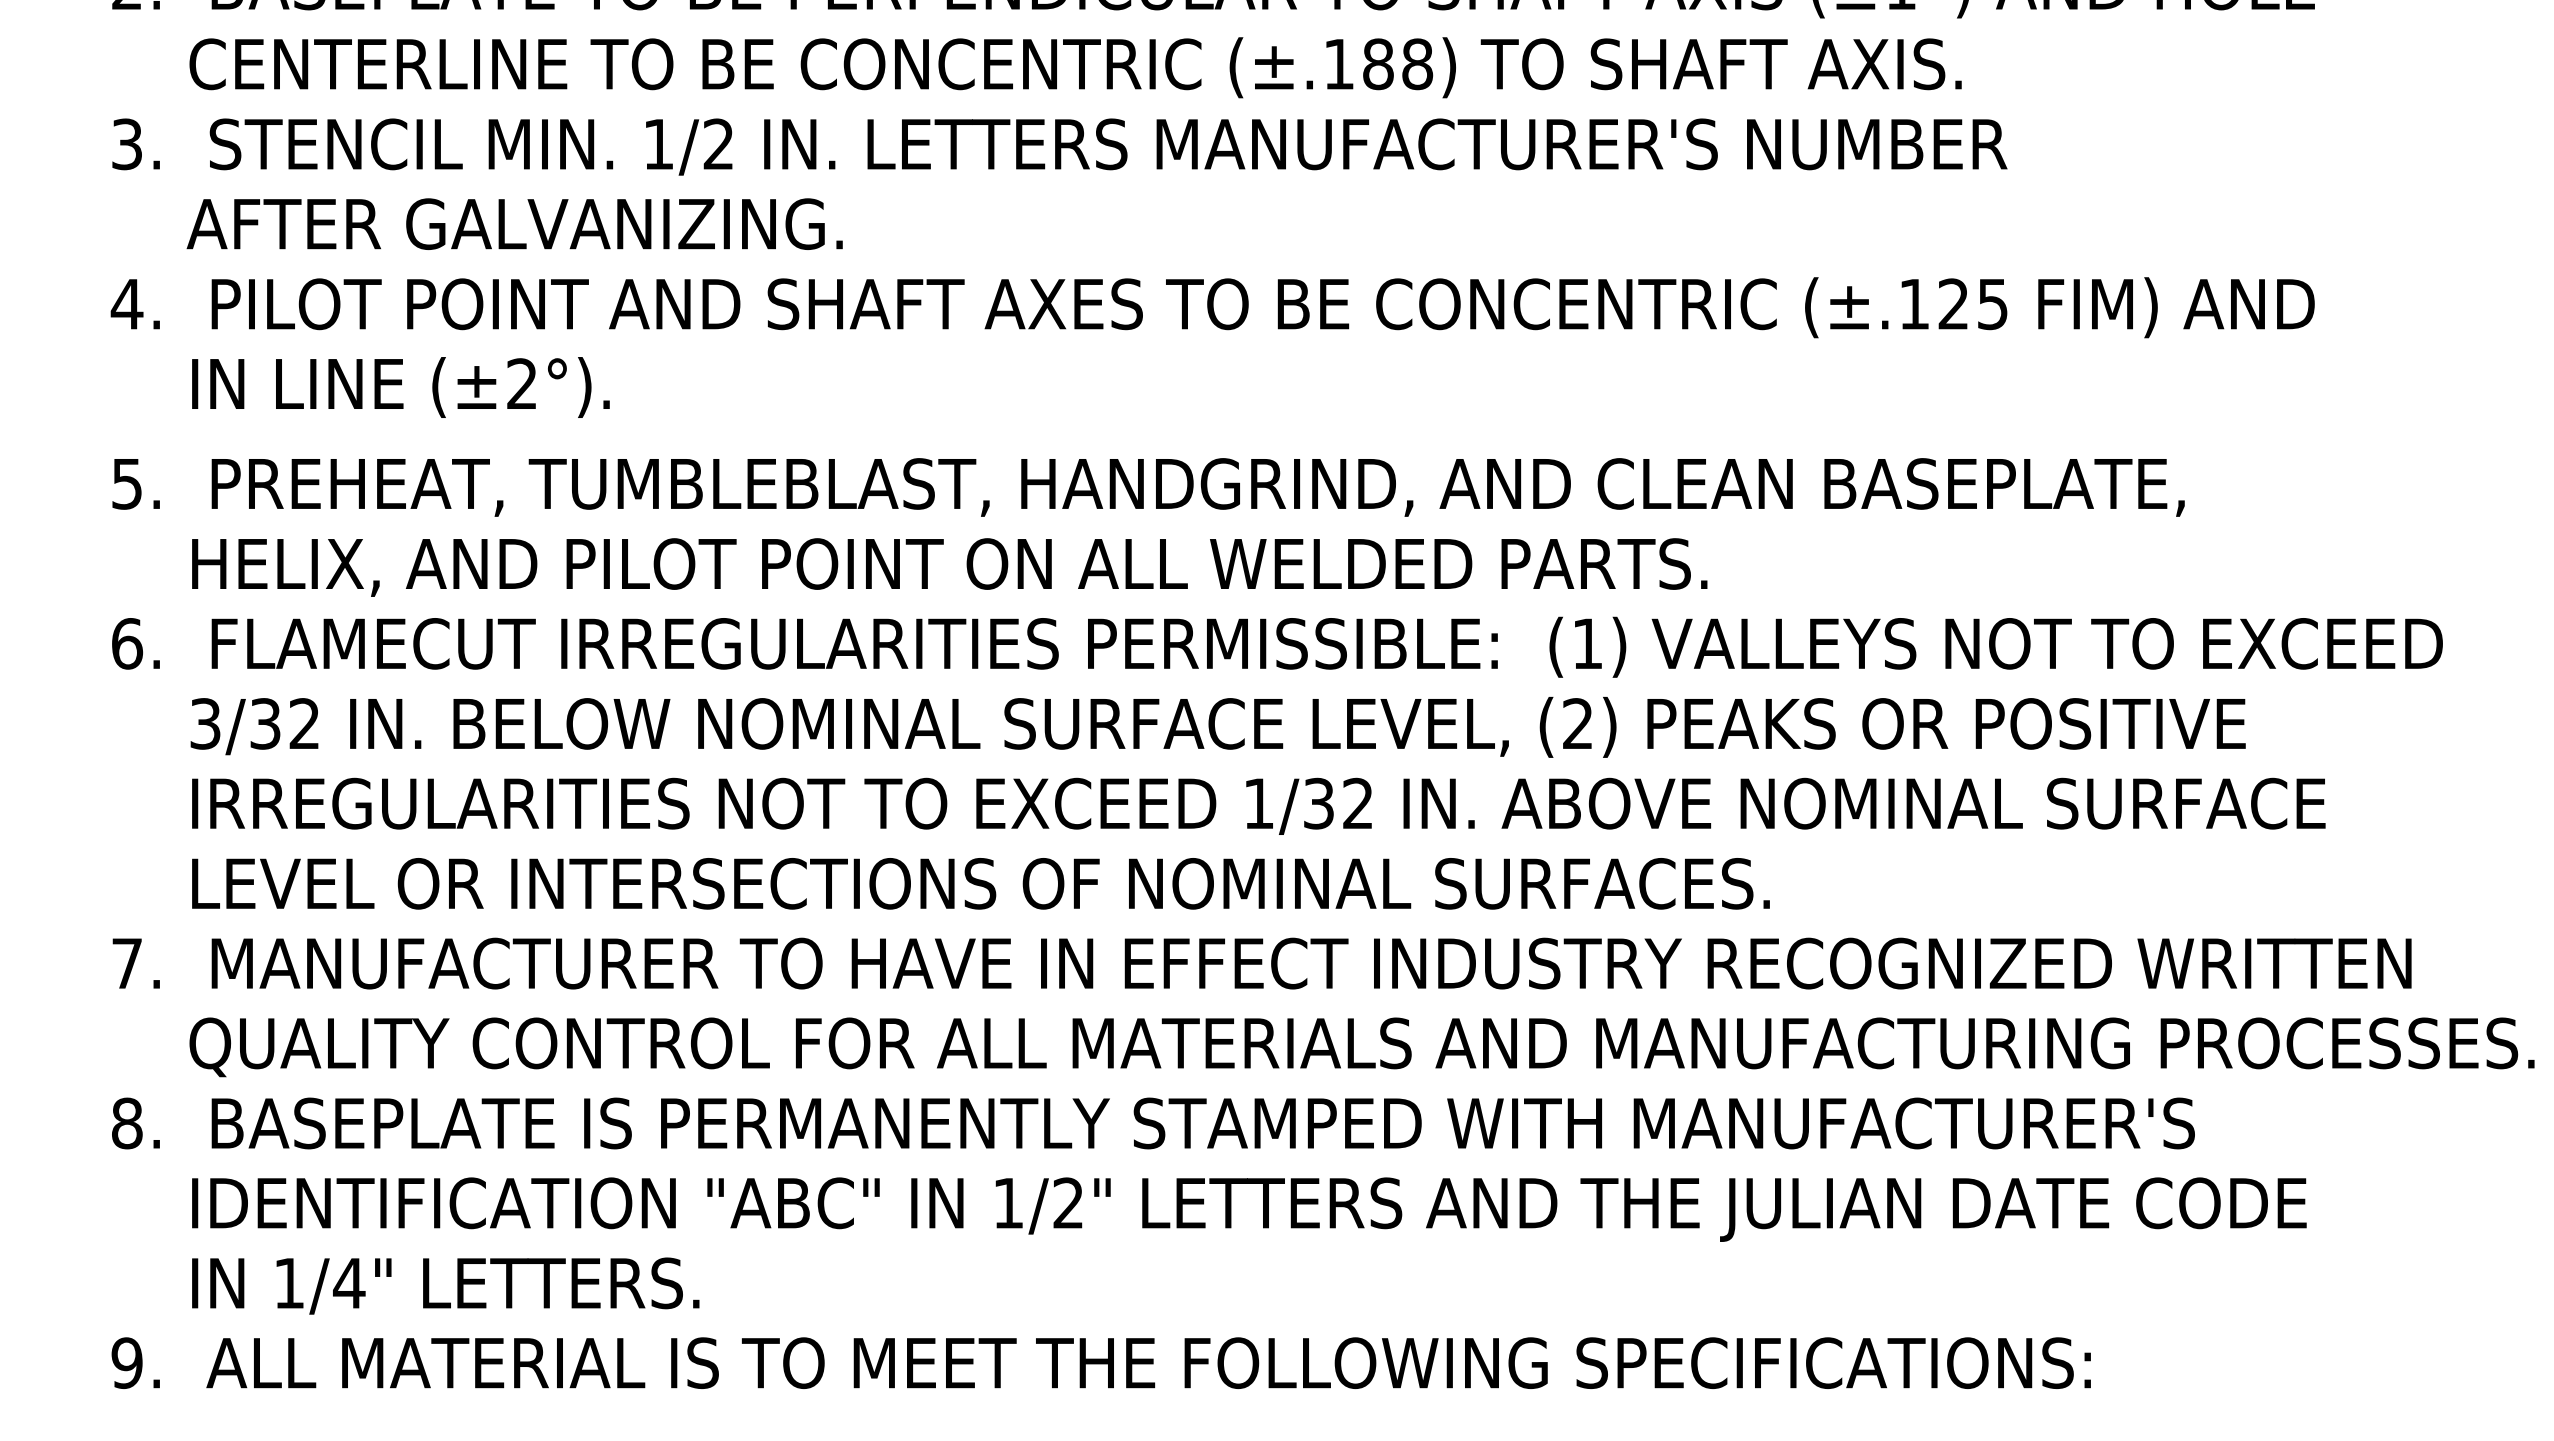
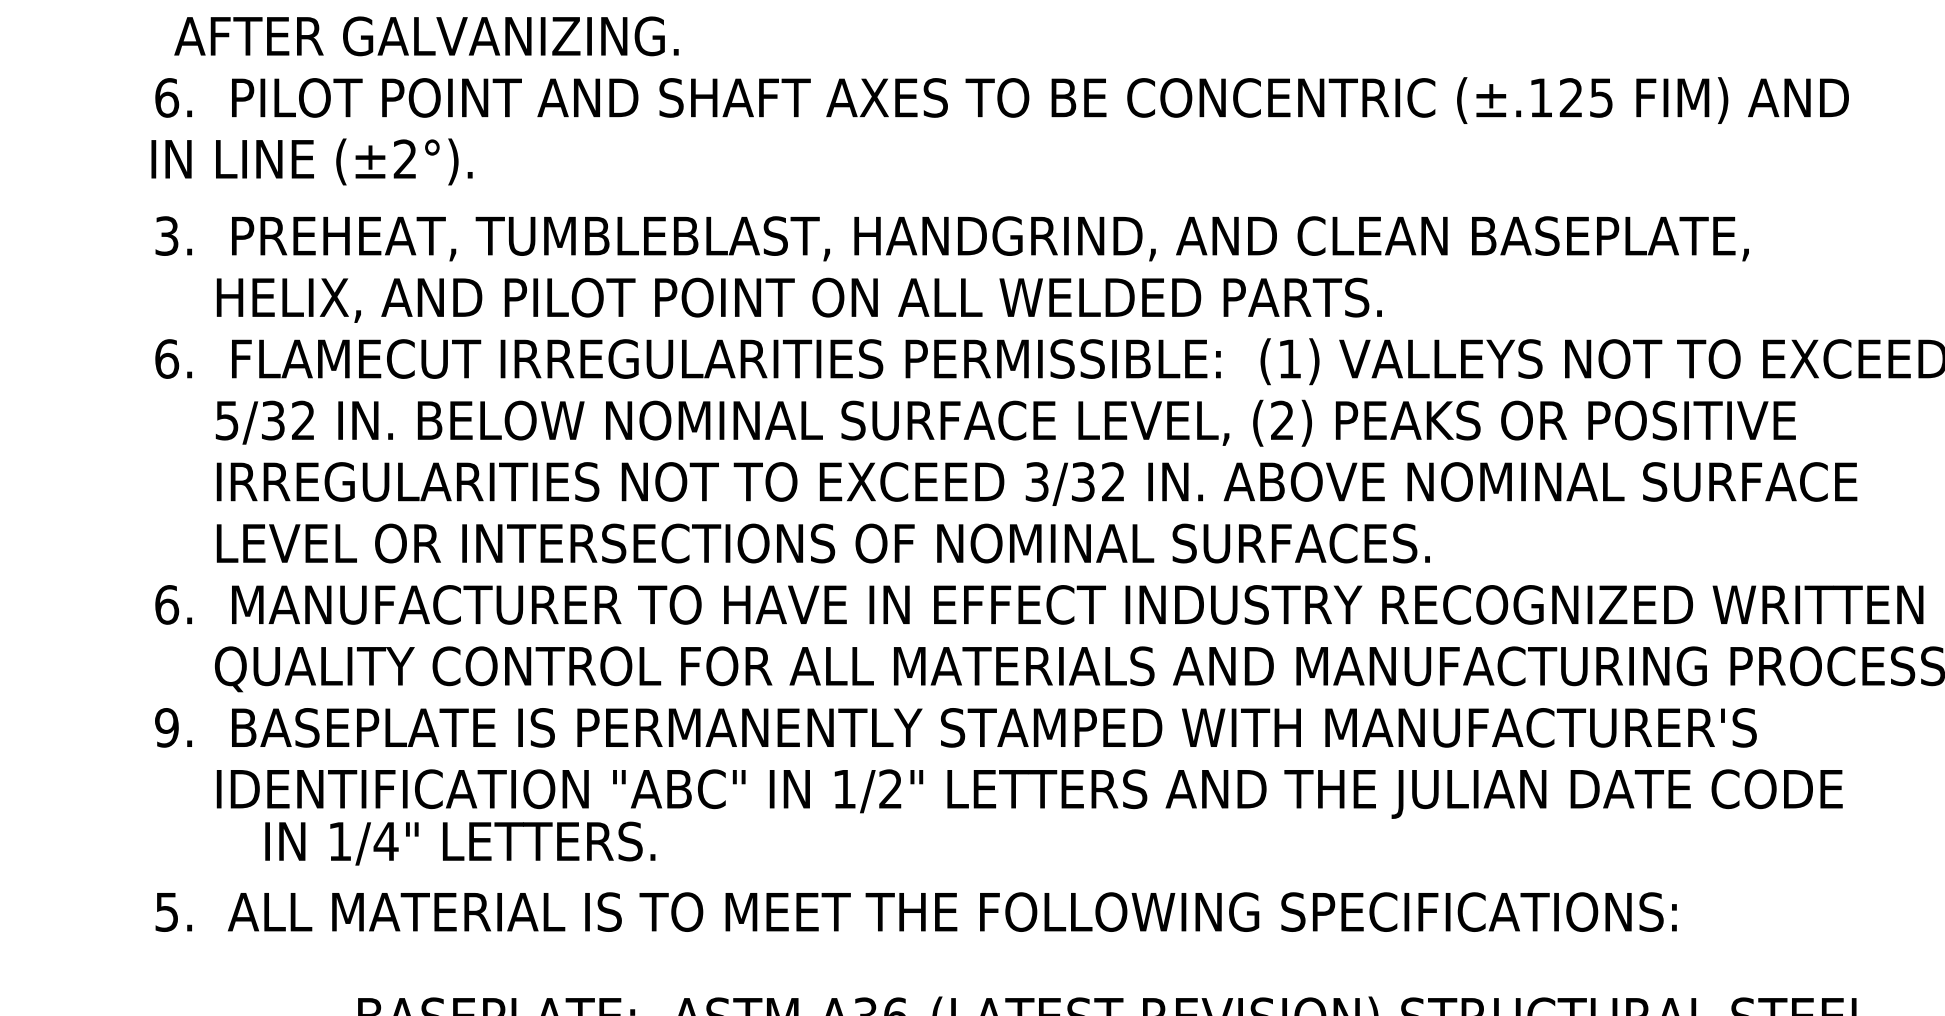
text: (514, 223) -> (426, 35), moved
text: (126, 304) -> (166, 98), 4. -> 6.
text: (400, 387) -> (311, 161), moved
text: (126, 483) -> (166, 235), 5. -> 3.
text: (205, 723) -> (227, 420), 3/32 -> 5/32
text: (1258, 803) -> (1036, 481), 1/32 -> 3/32
text: (127, 963) -> (167, 604), 7. -> 6.
text: (126, 1123) -> (166, 727), 8. -> 9.
text: (445, 1285) -> (460, 843), moved
text: (126, 1362) -> (166, 911), 9. -> 5.

